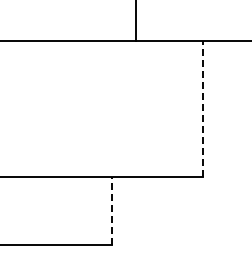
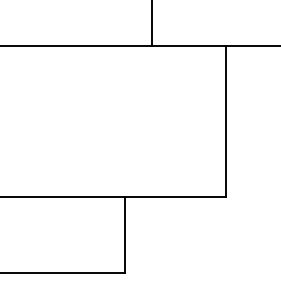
line: (202, 108) -> (225, 120), dashed -> solid
line: (111, 210) -> (124, 234), dashed -> solid

